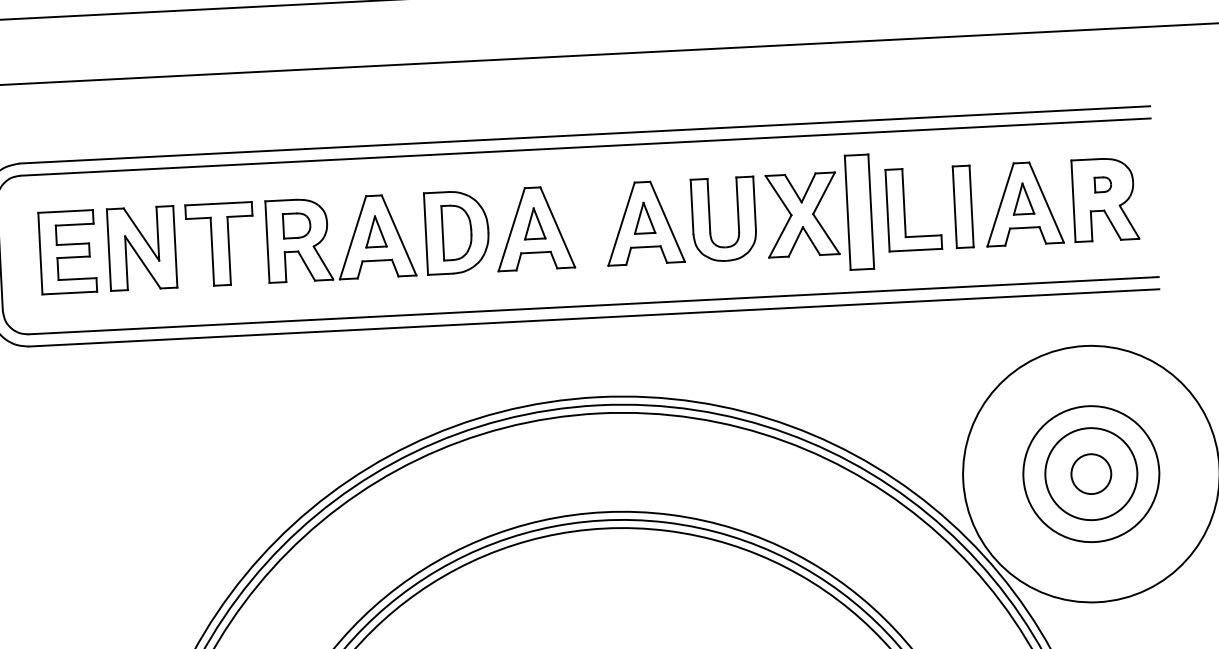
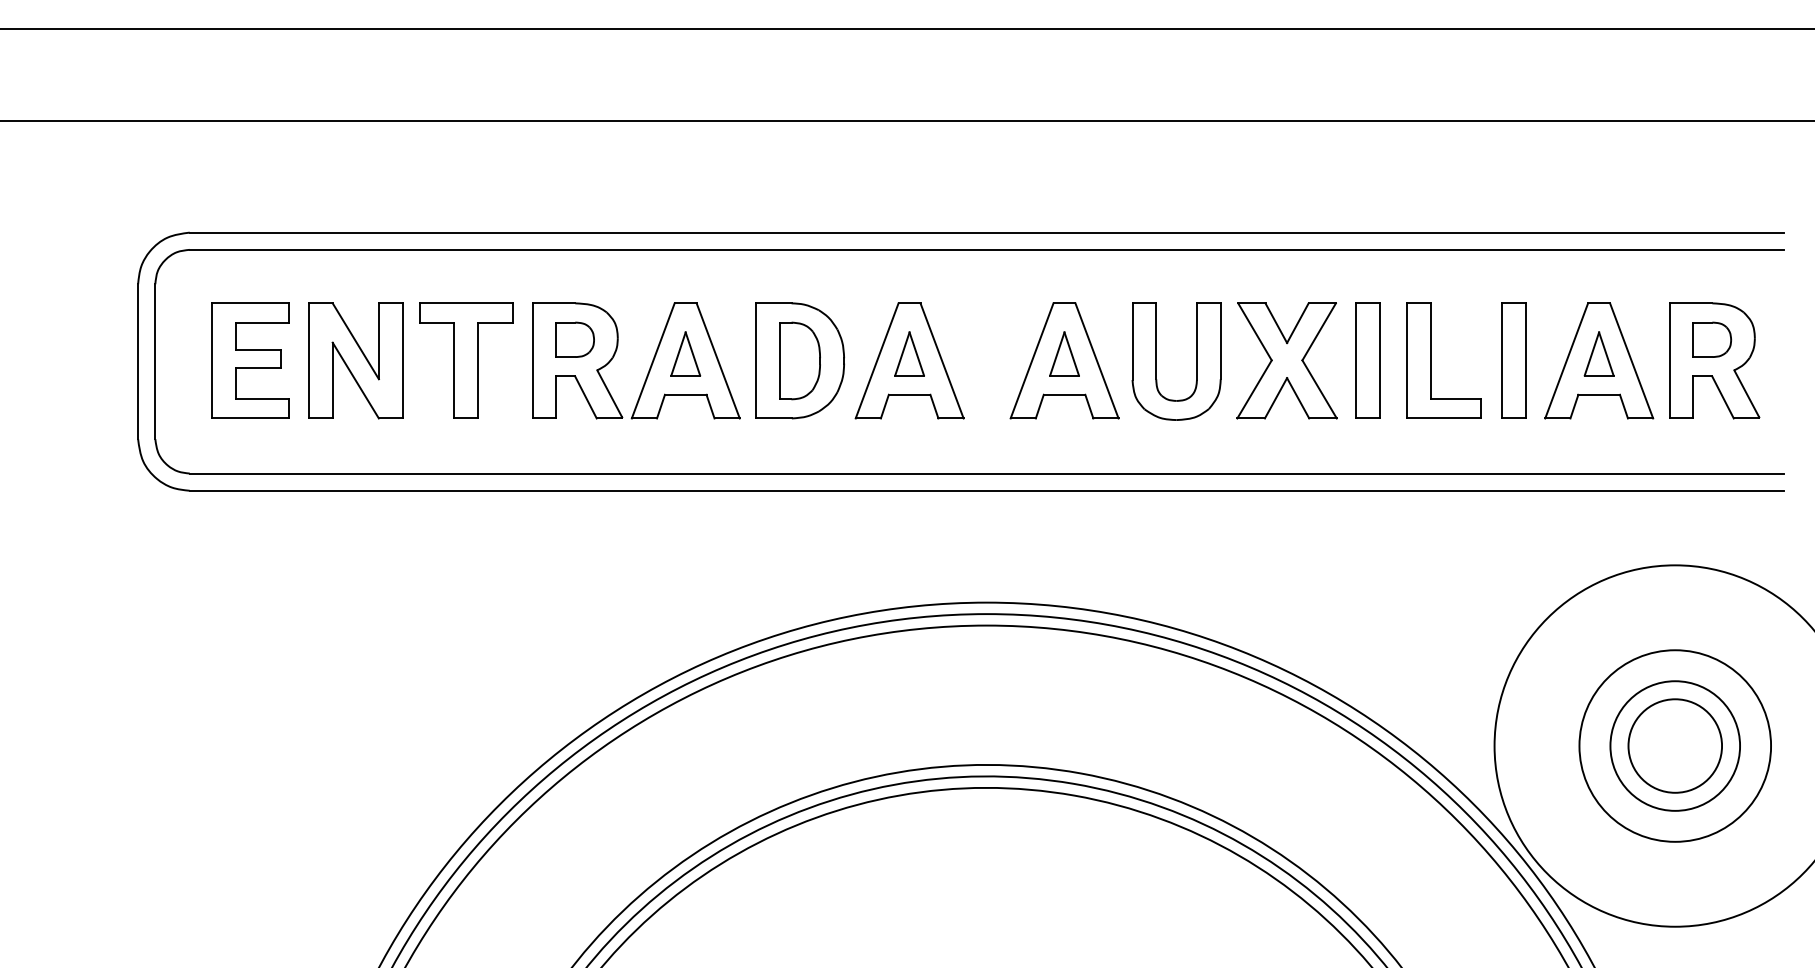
part: (1103, 184) -> (1712, 339), size x1.67
part: (859, 211) -> (1367, 360), size x0.71
circle: (1091, 473) -> (1675, 745), size x1.67

